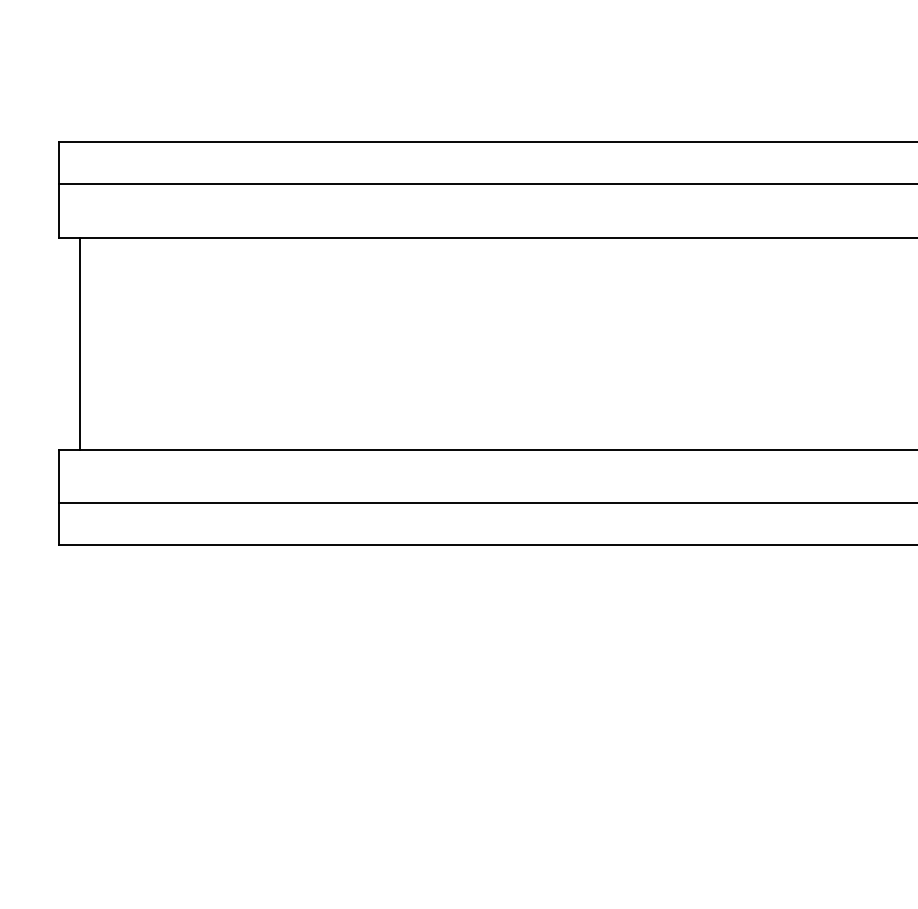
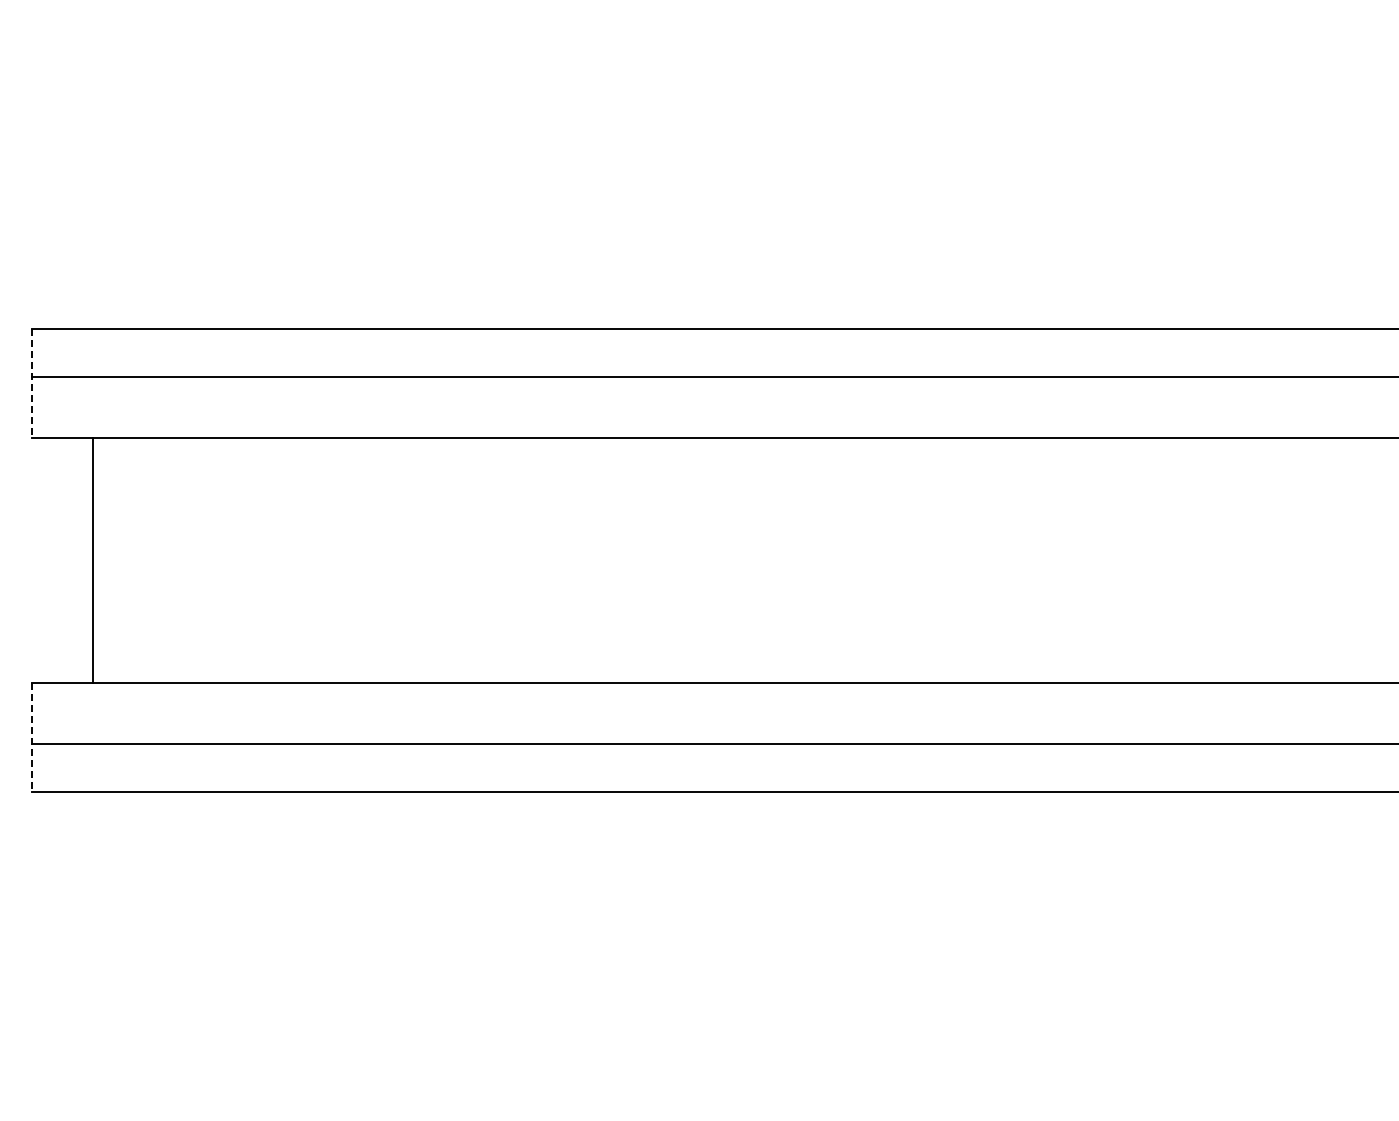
line: (58, 189) -> (31, 383), solid -> dashed
line: (80, 343) -> (93, 560), moved
line: (58, 497) -> (31, 737), solid -> dashed

